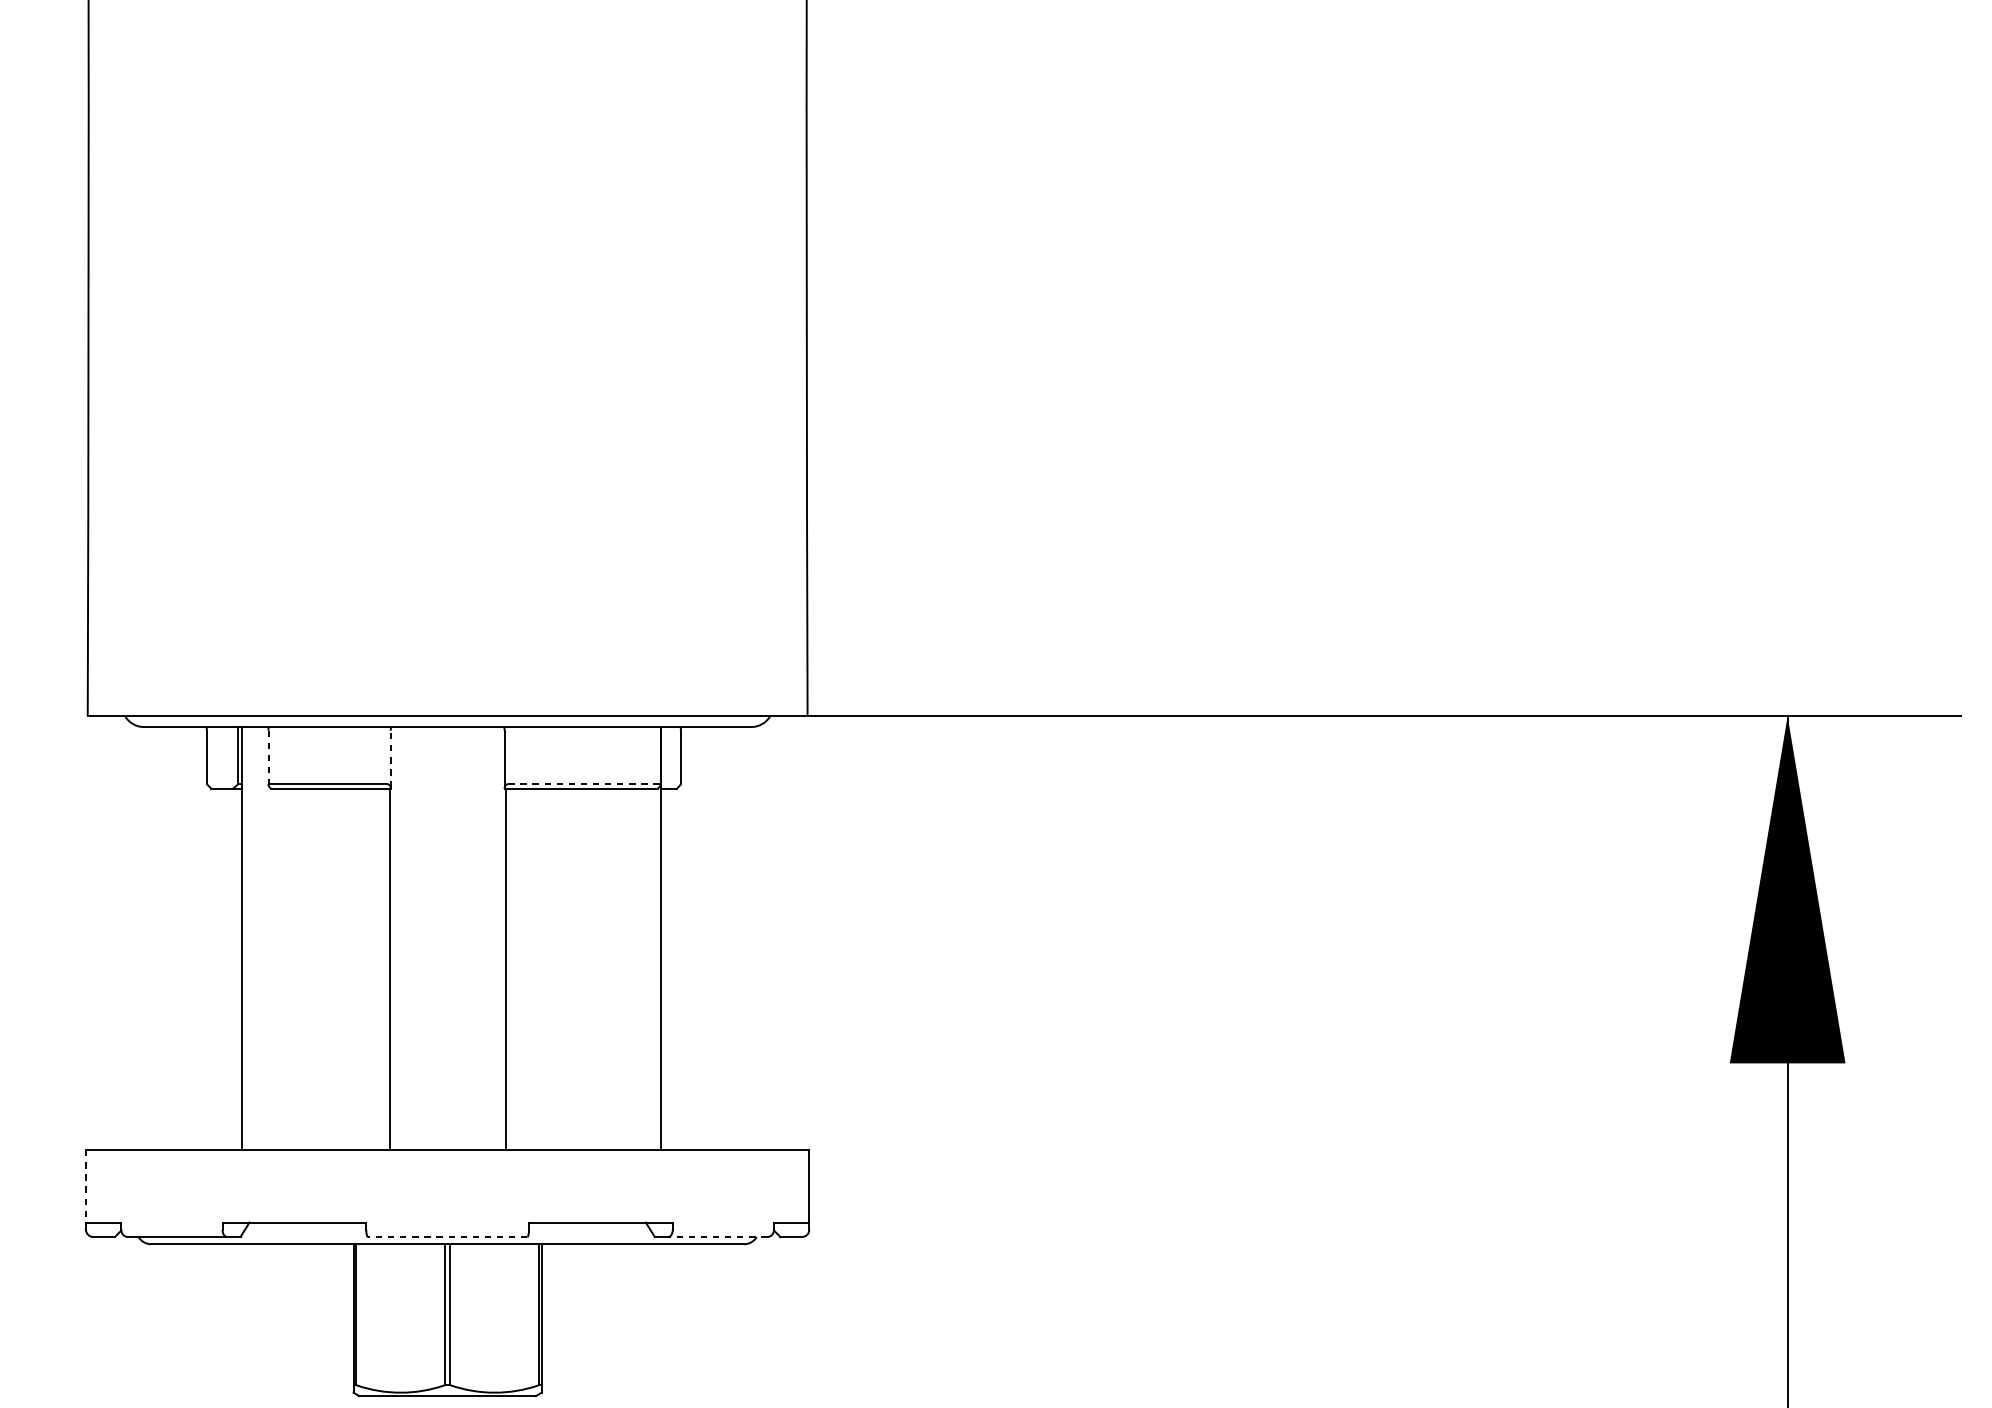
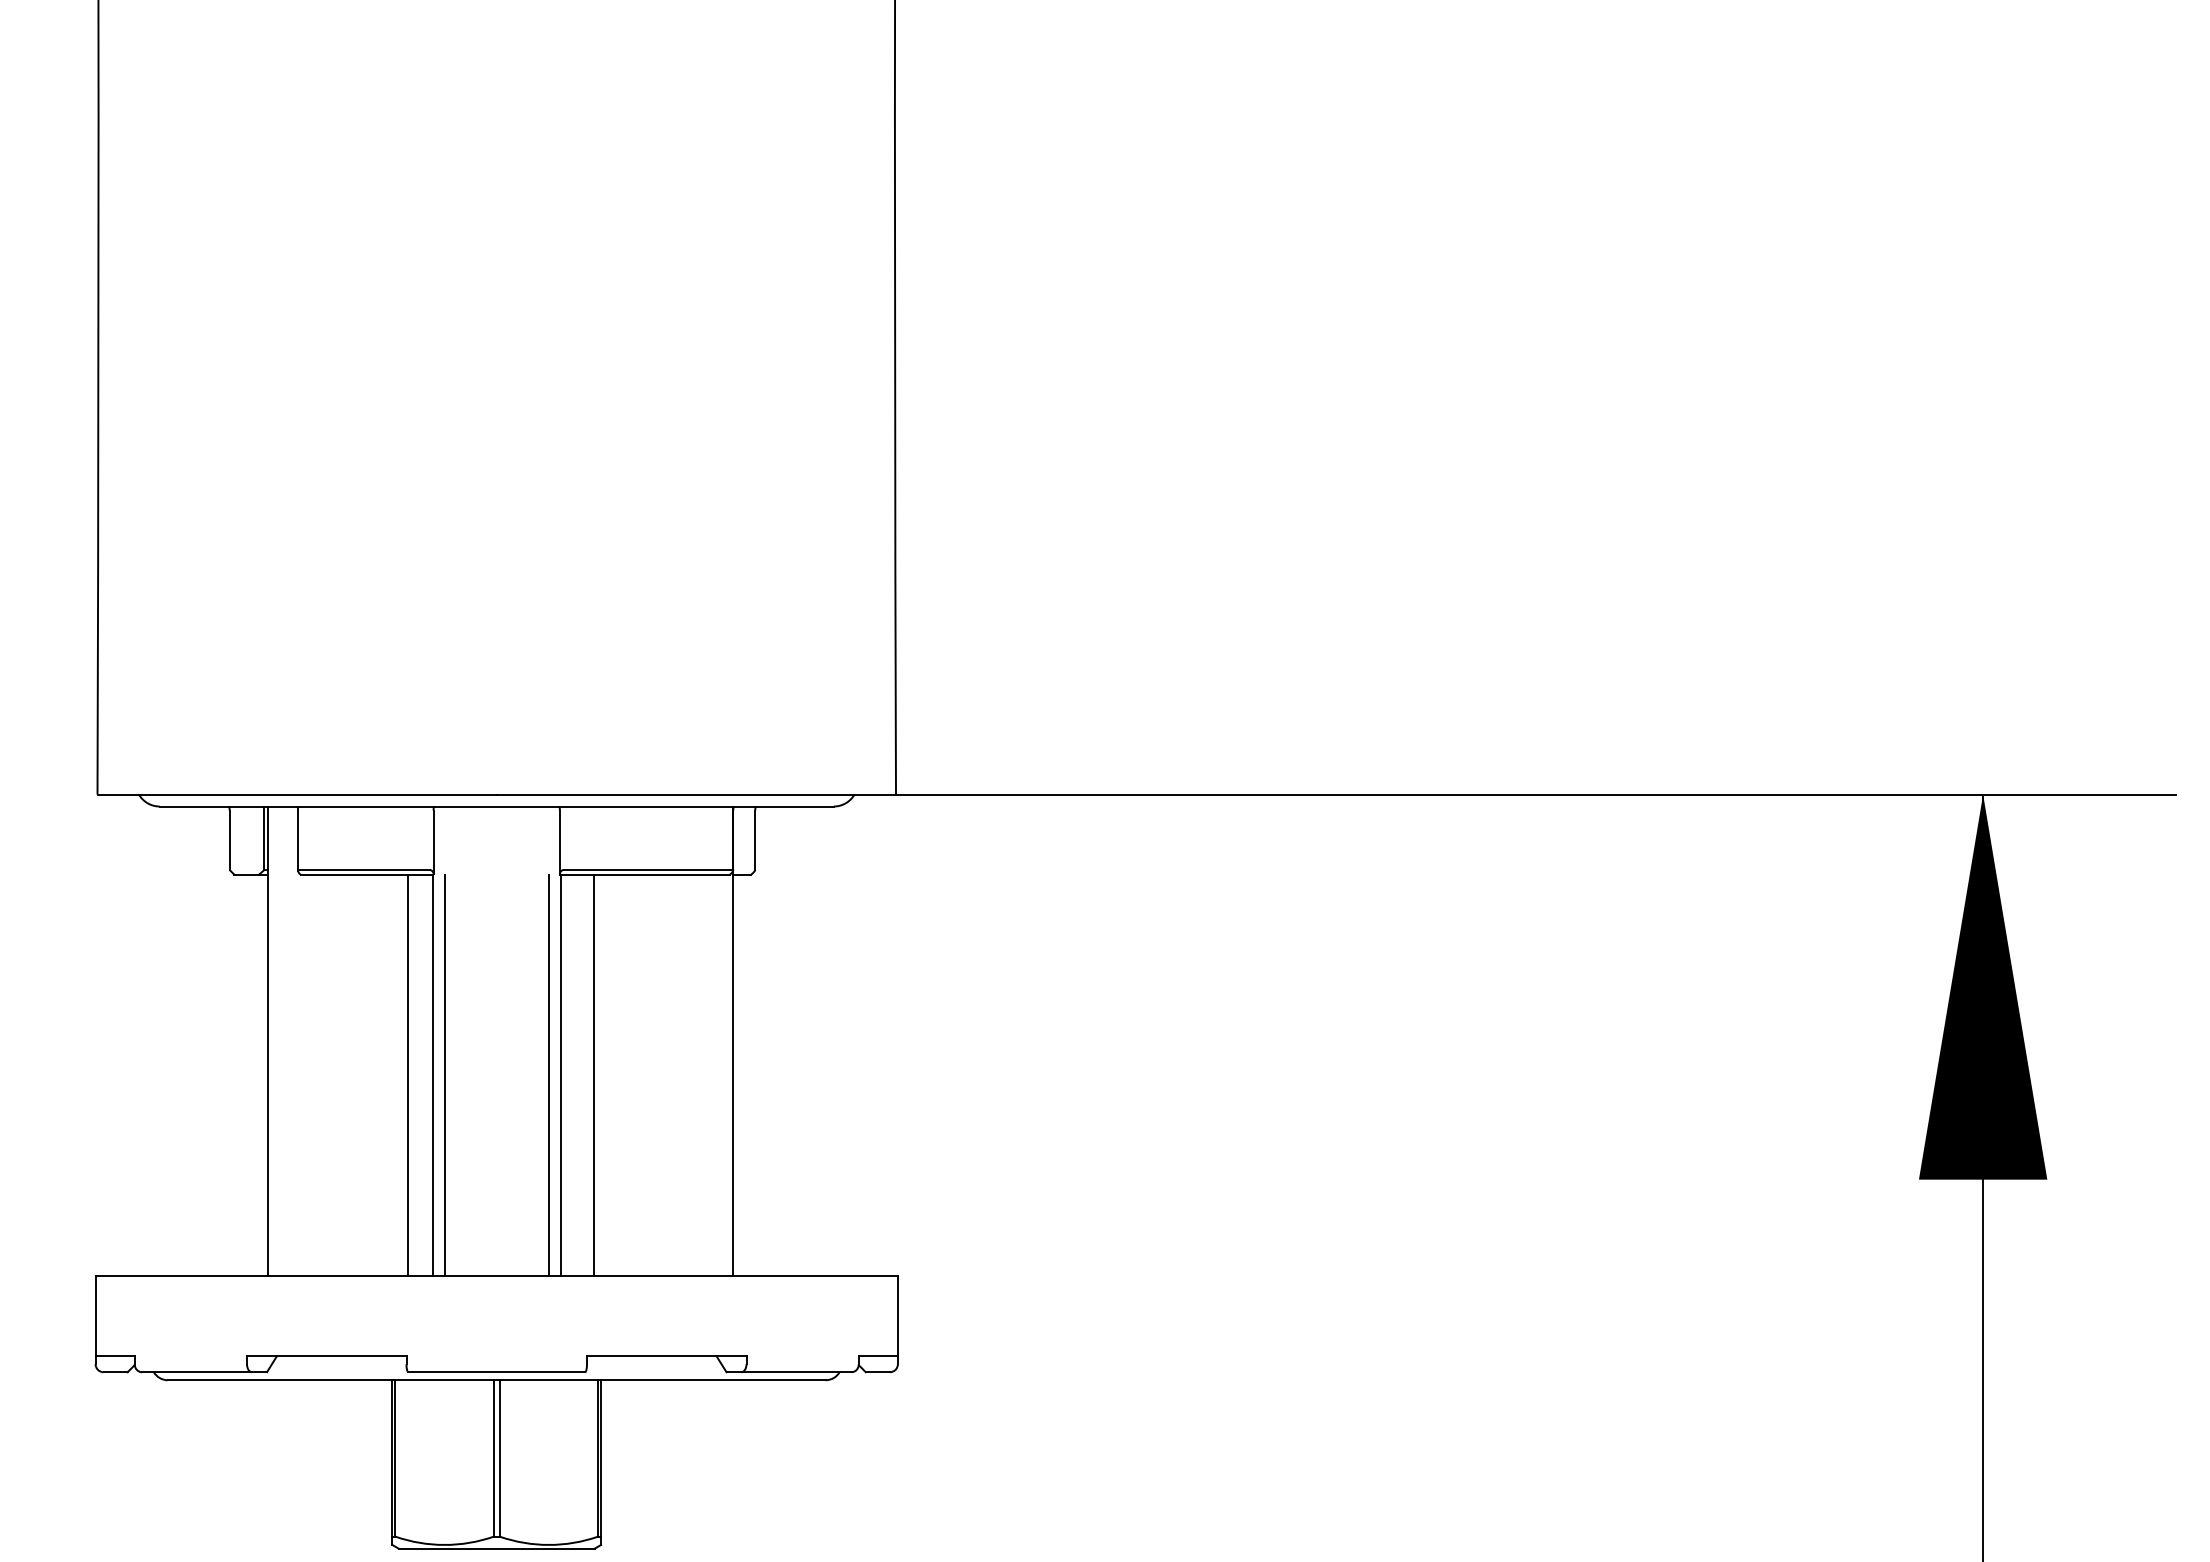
line: (268, 758) -> (298, 841), dashed -> solid
line: (390, 759) -> (433, 842), dashed -> solid
line: (584, 783) -> (648, 869), dashed -> solid
line: (367, 968) -> (407, 1074), added
line: (400, 968) -> (444, 1074), added
line: (494, 968) -> (548, 1074), added
line: (534, 968) -> (593, 1074), added
line: (85, 1186) -> (95, 1316), dashed -> solid
line: (447, 1237) -> (496, 1372), dashed -> solid
line: (717, 1237) -> (796, 1372), dashed -> solid

